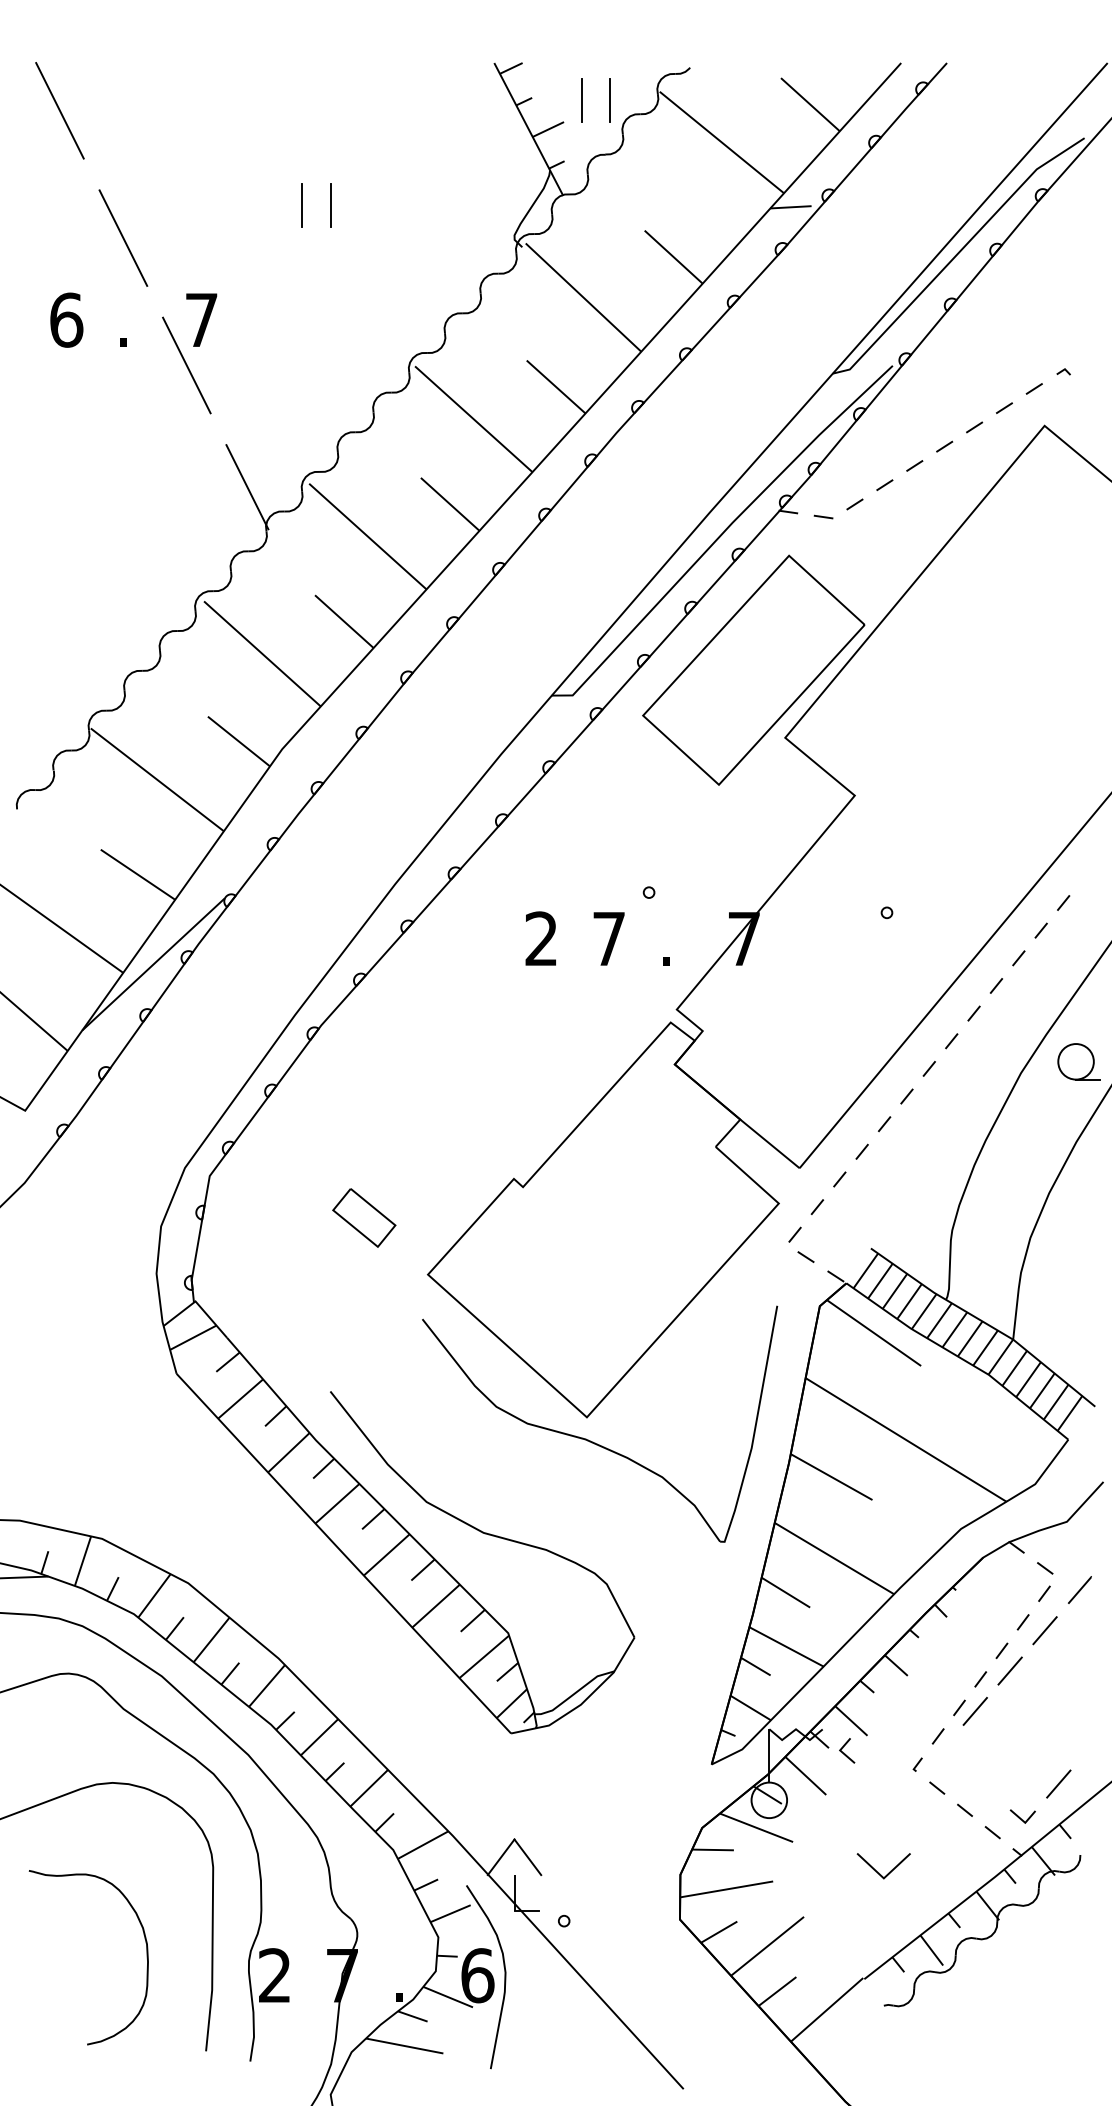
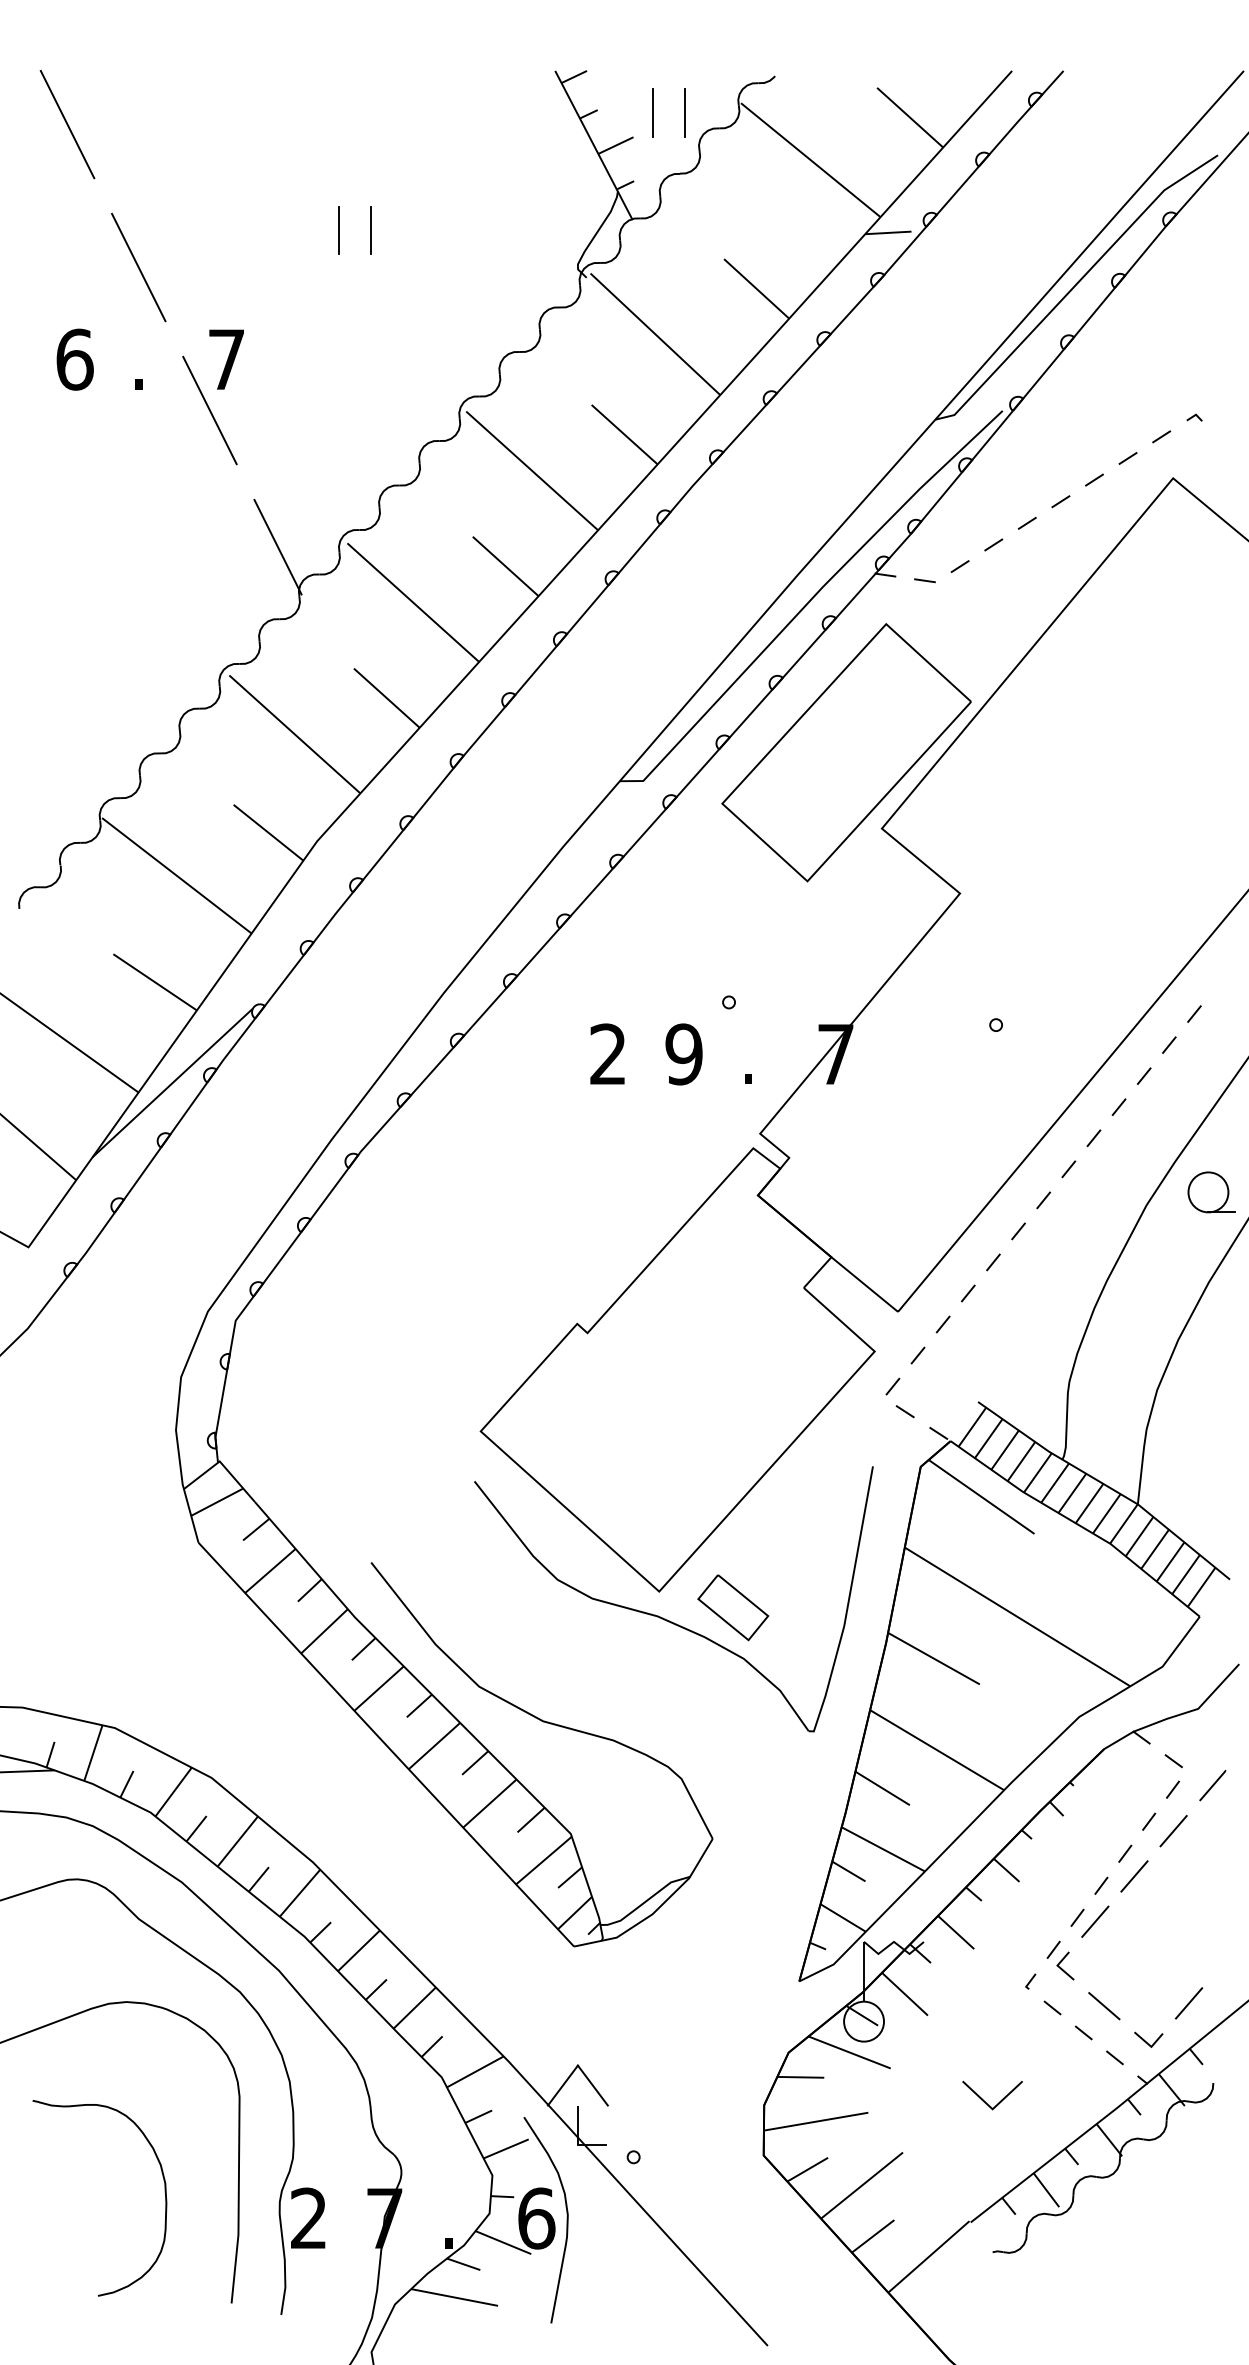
text: (608, 939) -> (683, 1054), 7 -> 9
part: (364, 1217) -> (733, 1607), moved
line: (844, 1753) -> (1062, 1968), moved
line: (983, 1786) -> (1104, 2006), added

